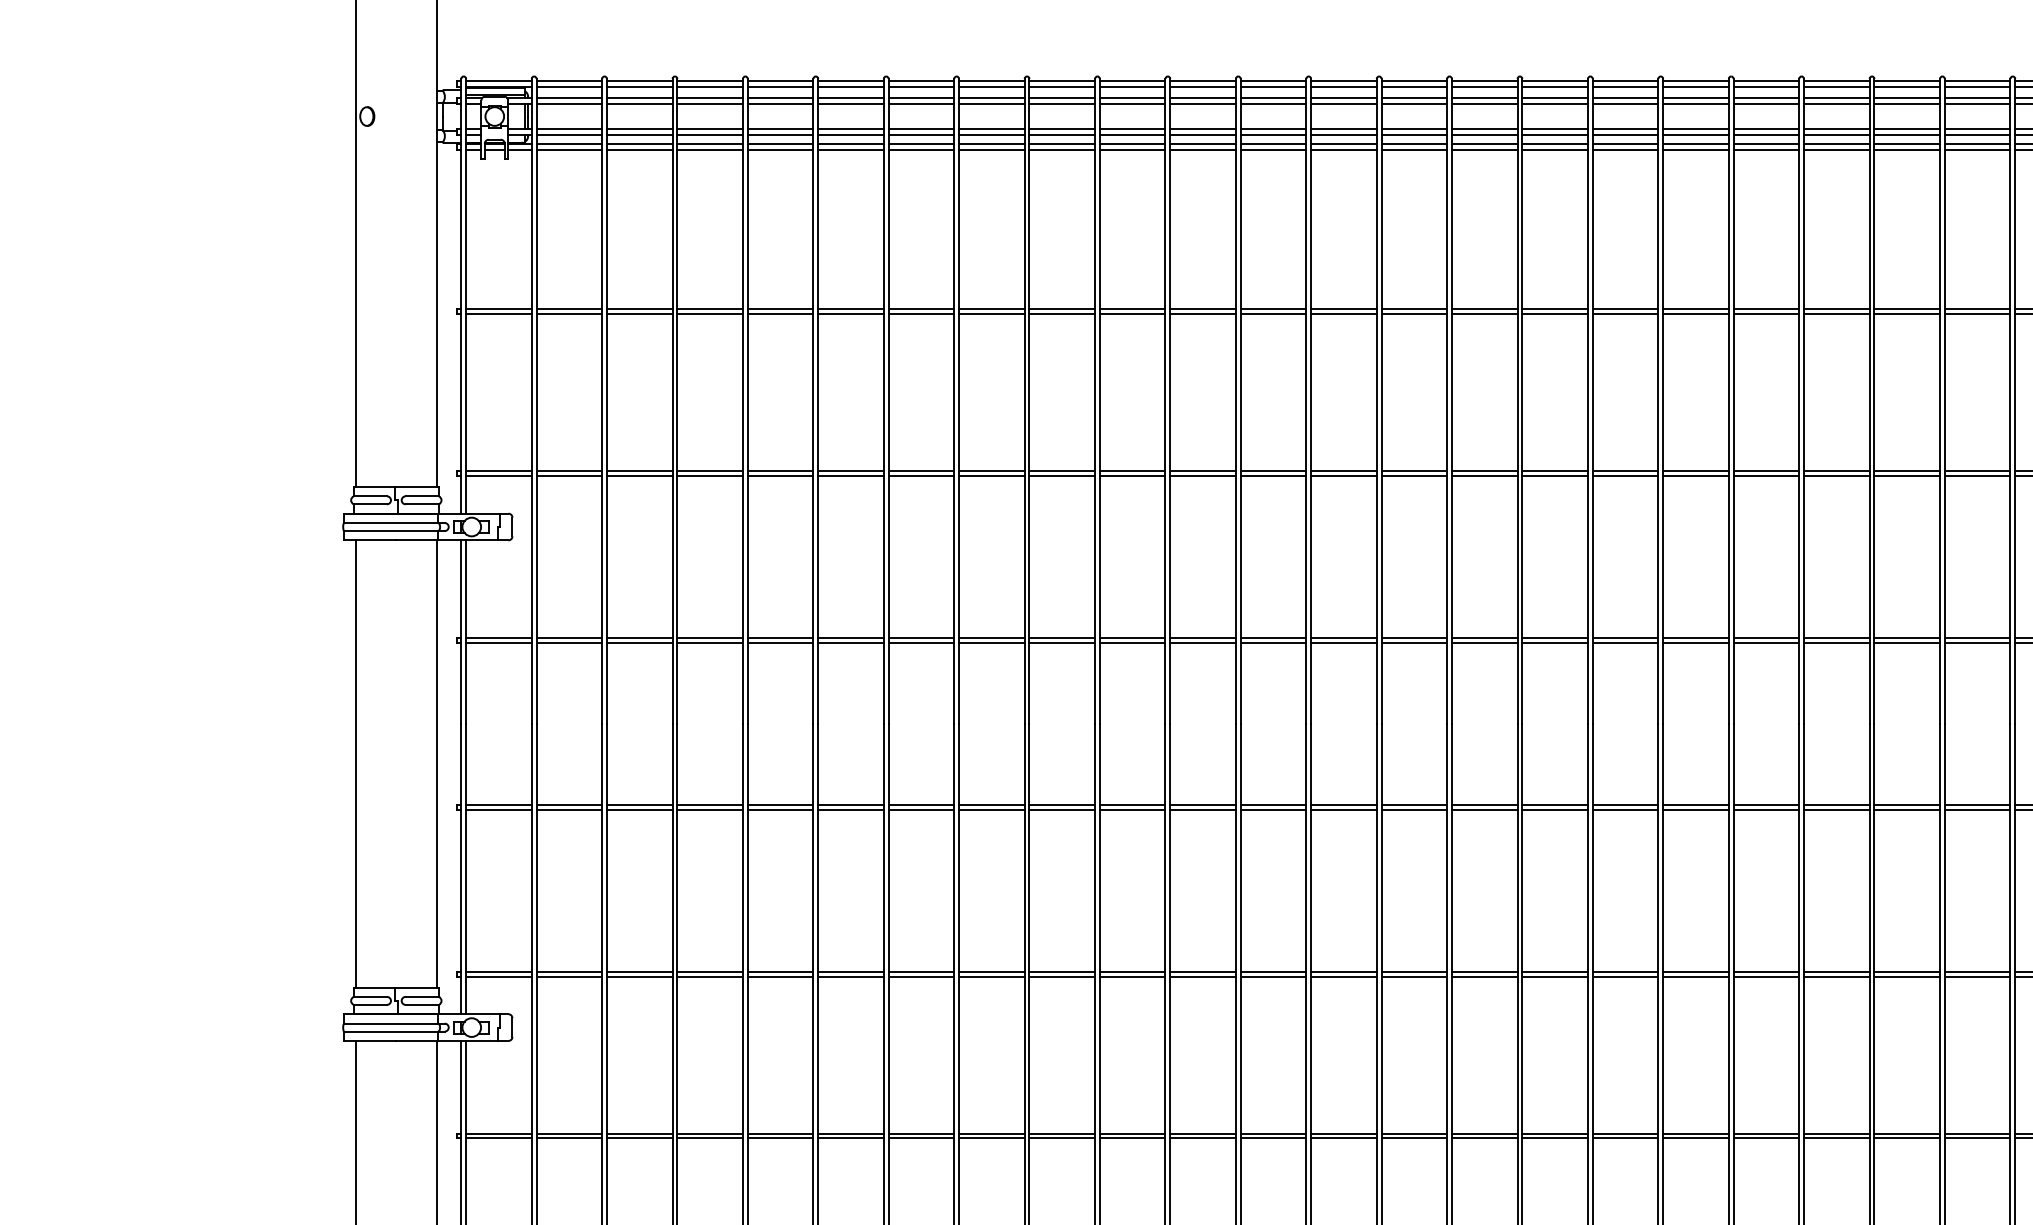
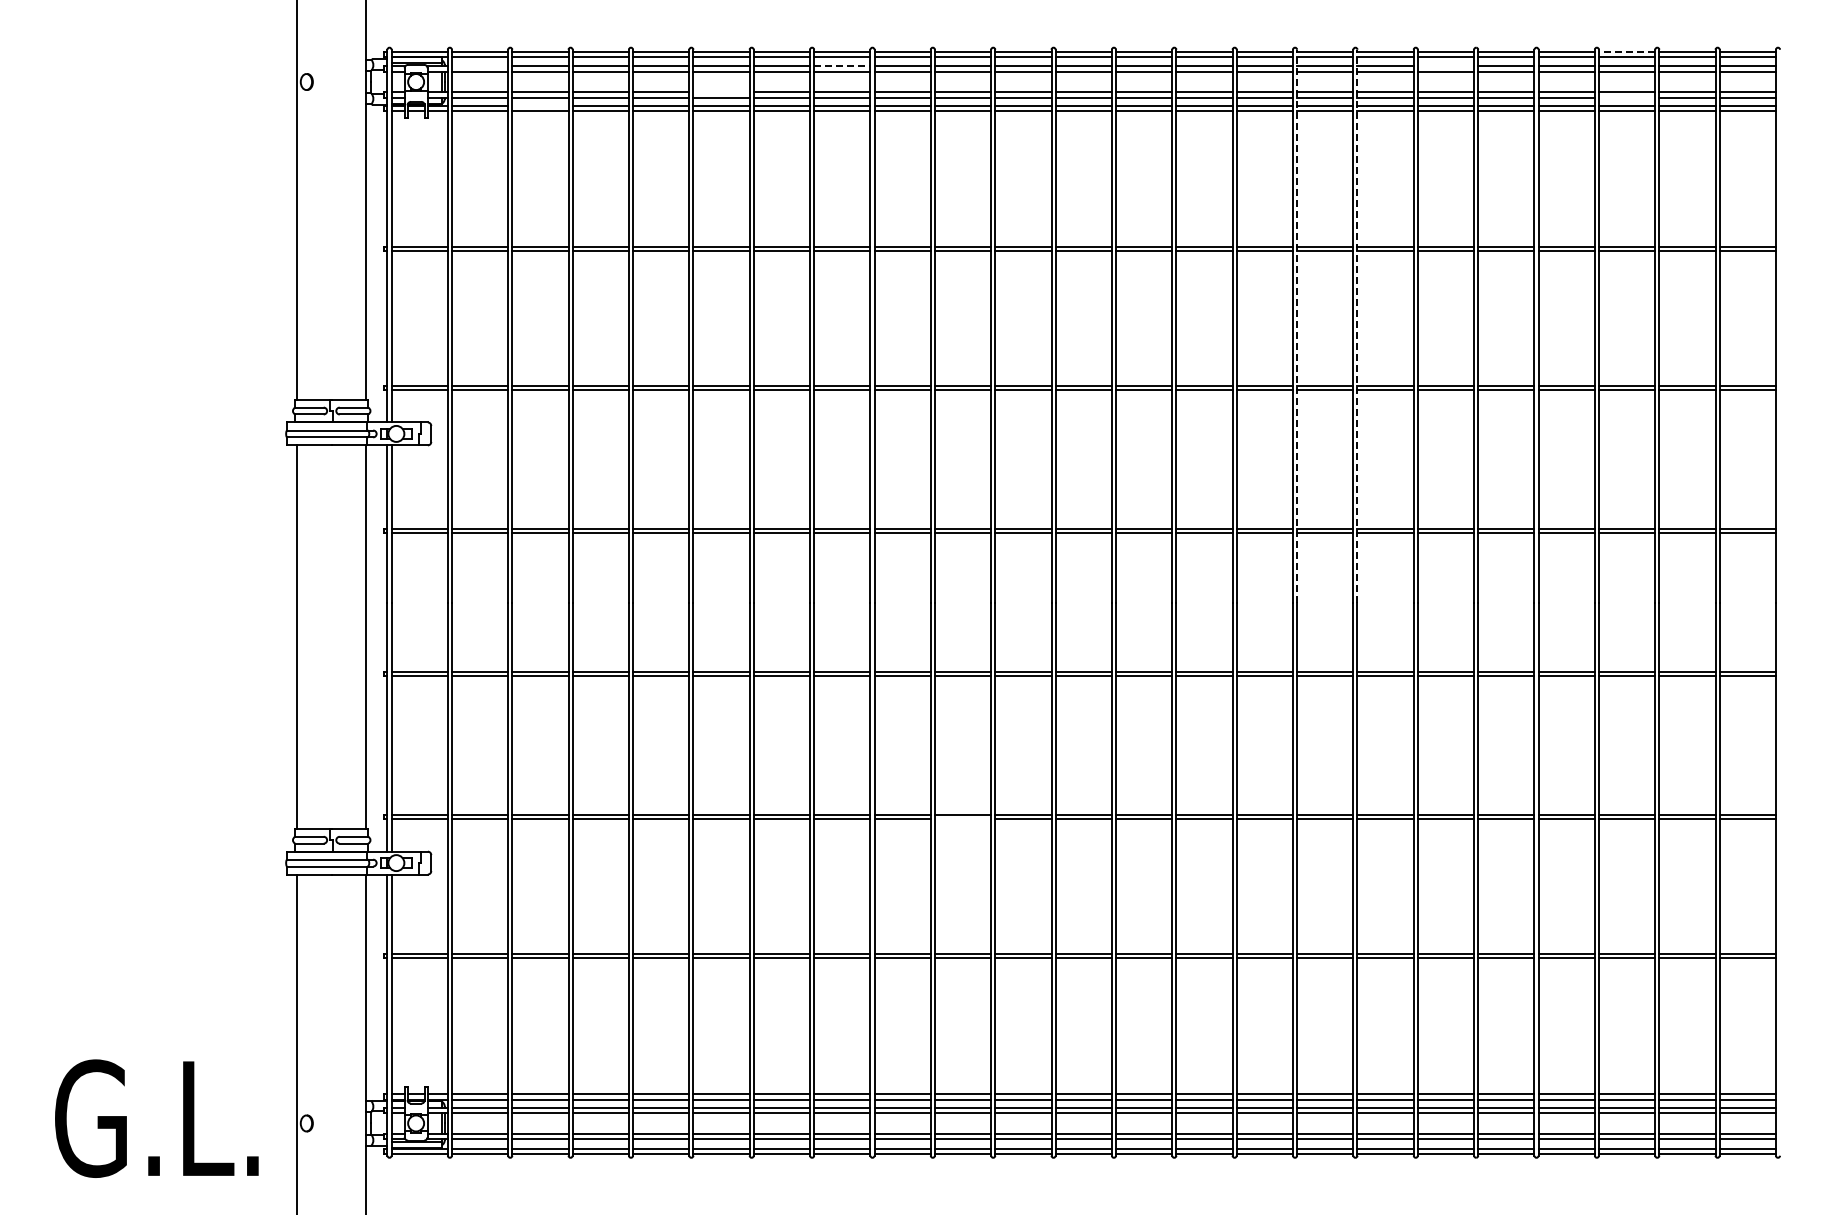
line: (1906, 80) -> (1626, 51), solid -> dashed
line: (568, 98) -> (479, 66), removed
line: (992, 98) -> (842, 66), solid -> dashed
line: (1695, 98) -> (1445, 66), removed
line: (850, 128) -> (721, 92), removed
line: (1906, 134) -> (1626, 97), removed
line: (639, 143) -> (540, 105), removed
line: (1522, 400) -> (1297, 325), solid -> dashed
line: (1592, 400) -> (1357, 325), solid -> dashed
line: (1132, 976) -> (962, 819), removed

